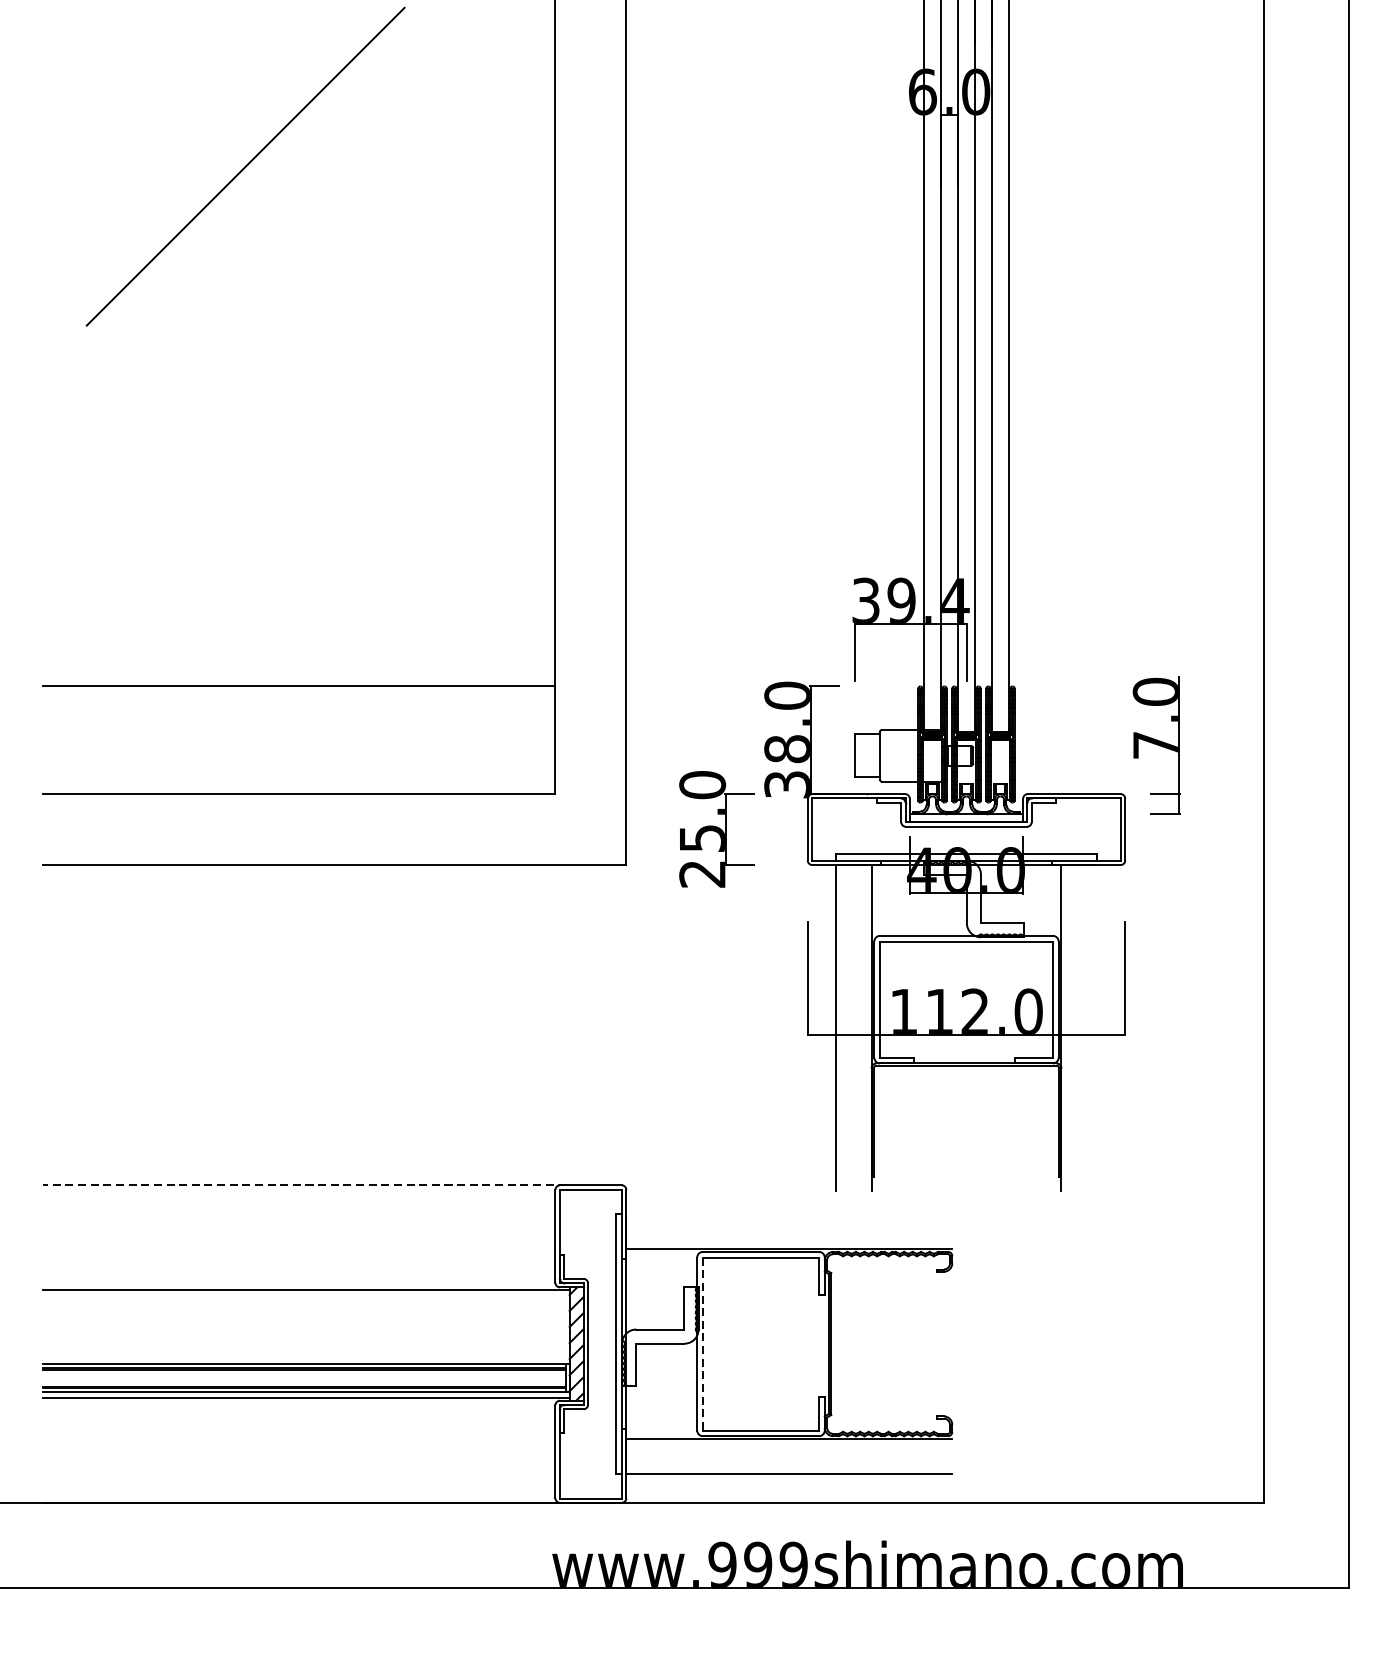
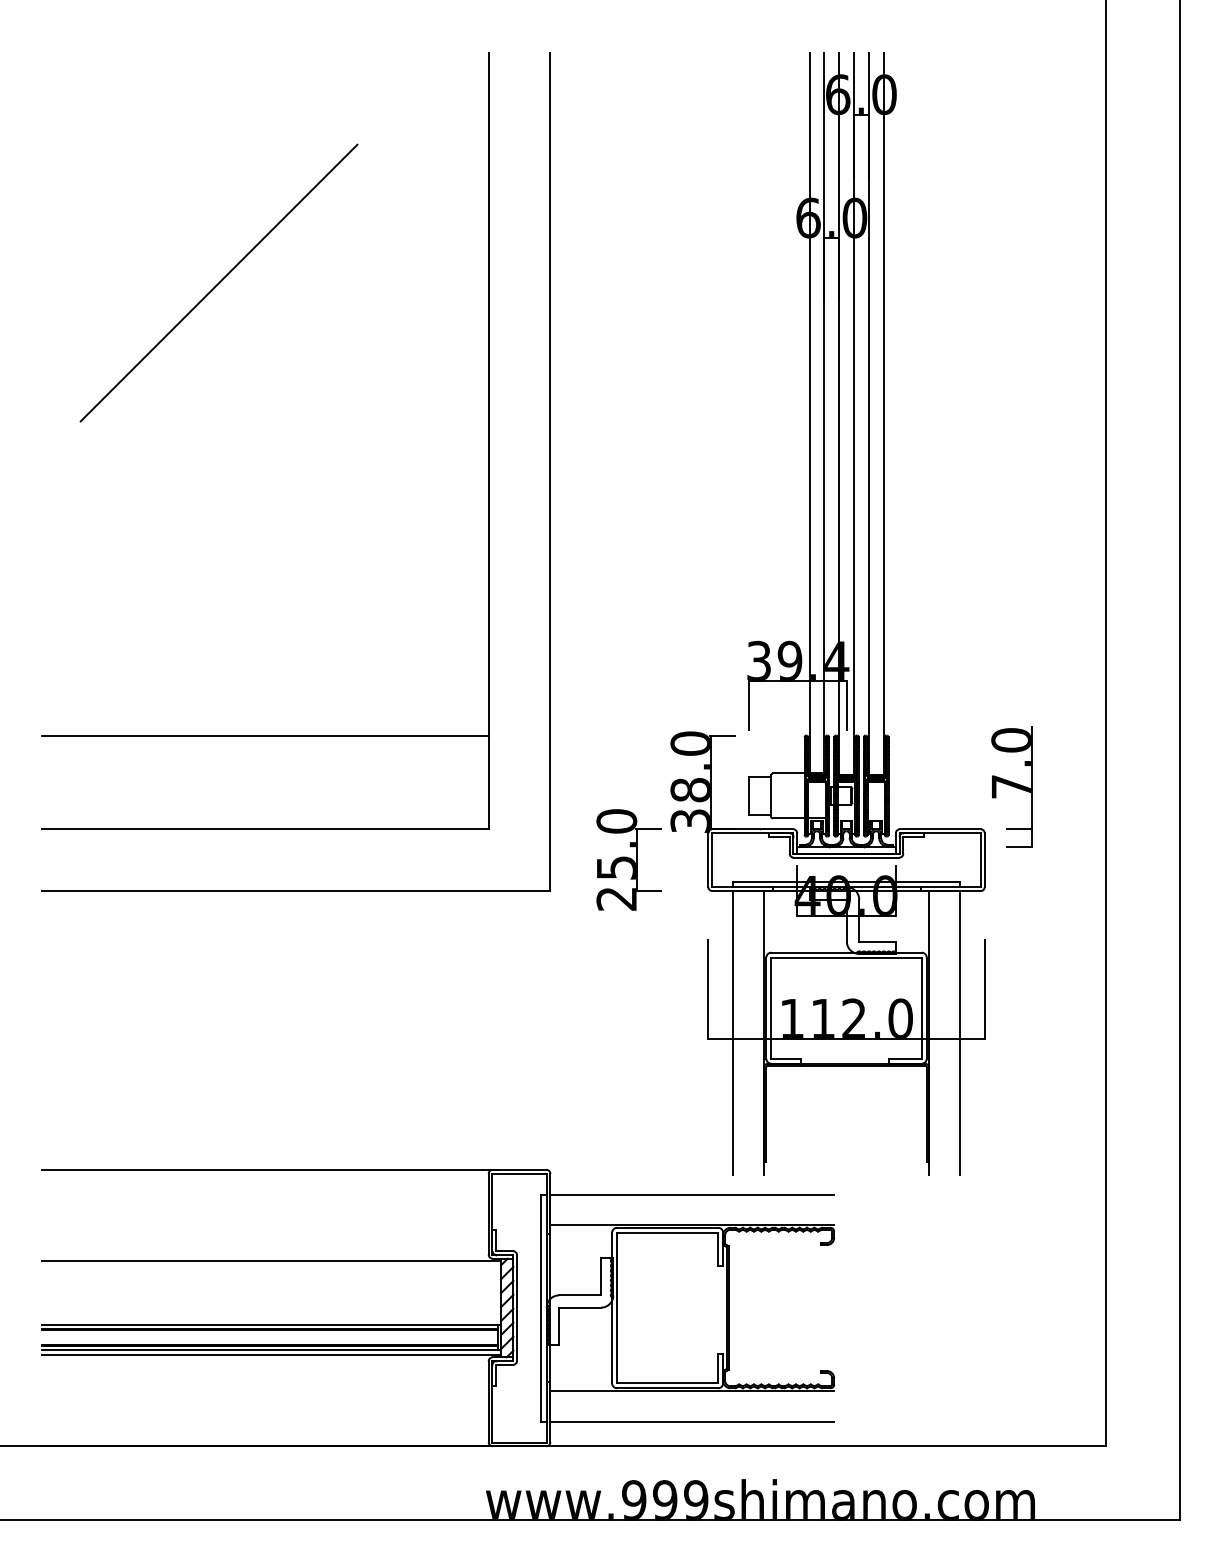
line: (1097, 1027) -> (960, 1032), added
line: (304, 1184) -> (270, 1169), dashed -> solid
line: (789, 1213) -> (692, 1194), added
line: (703, 1344) -> (617, 1308), dashed -> solid

